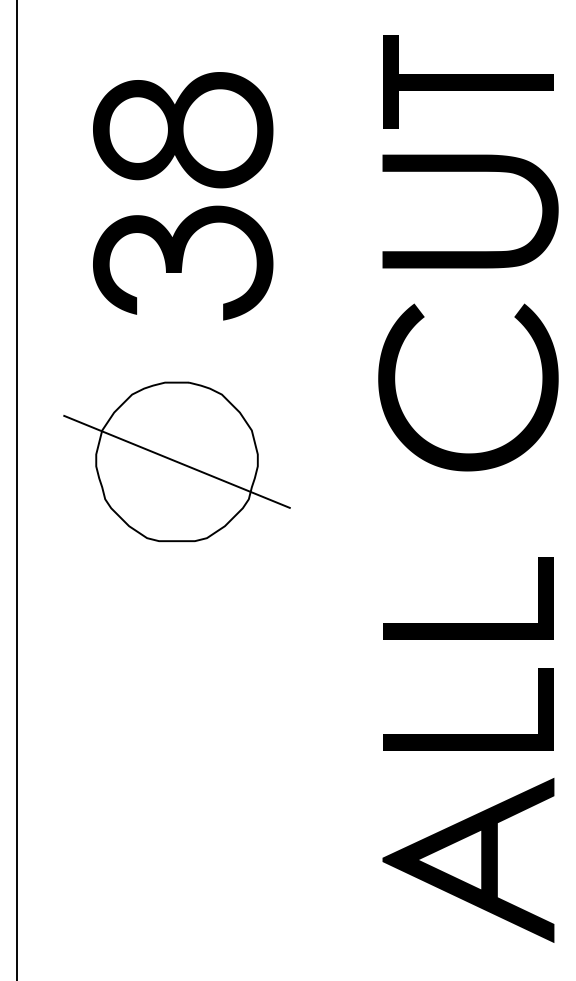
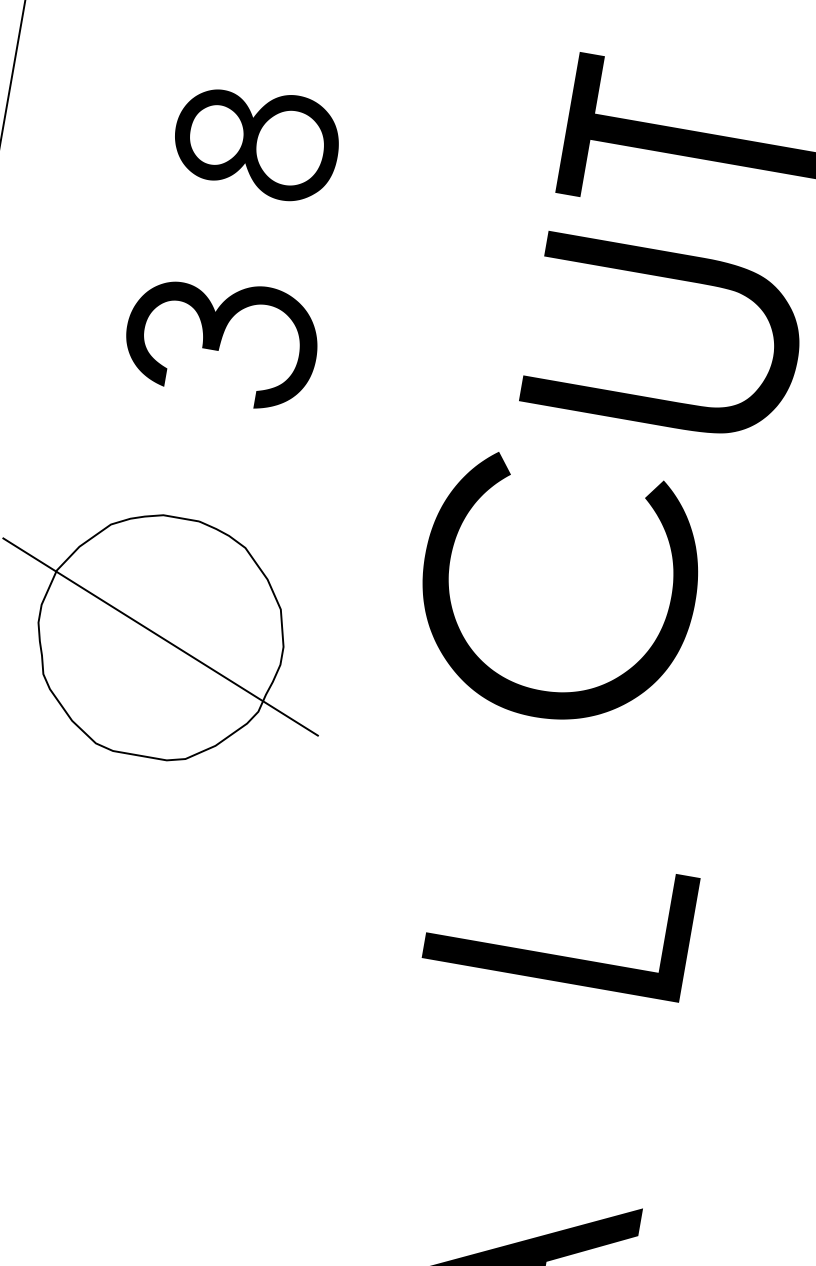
part: (183, 130) -> (256, 142), size x0.6
part: (183, 262) -> (222, 340), size x0.7
part: (459, 452) -> (527, 686), moved
fill: (468, 708) -> (532, 1082), removed

